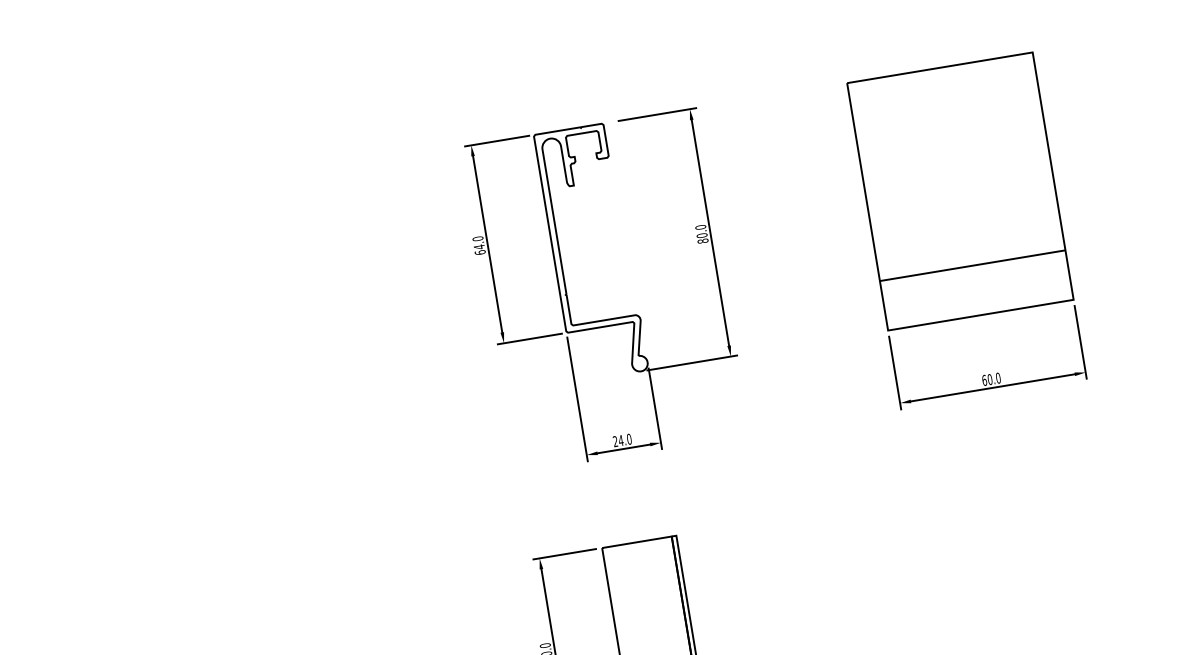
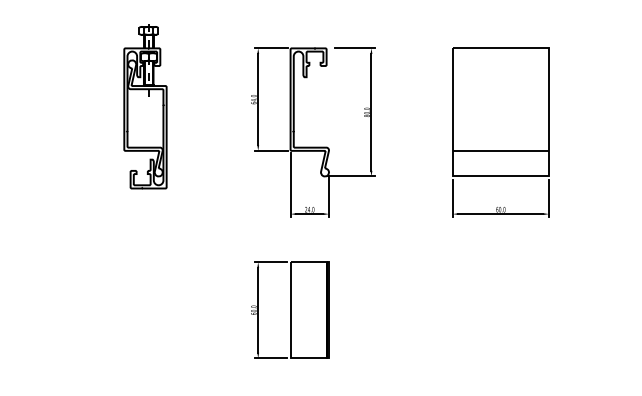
part: (272, 293) -> (145, 106), added

